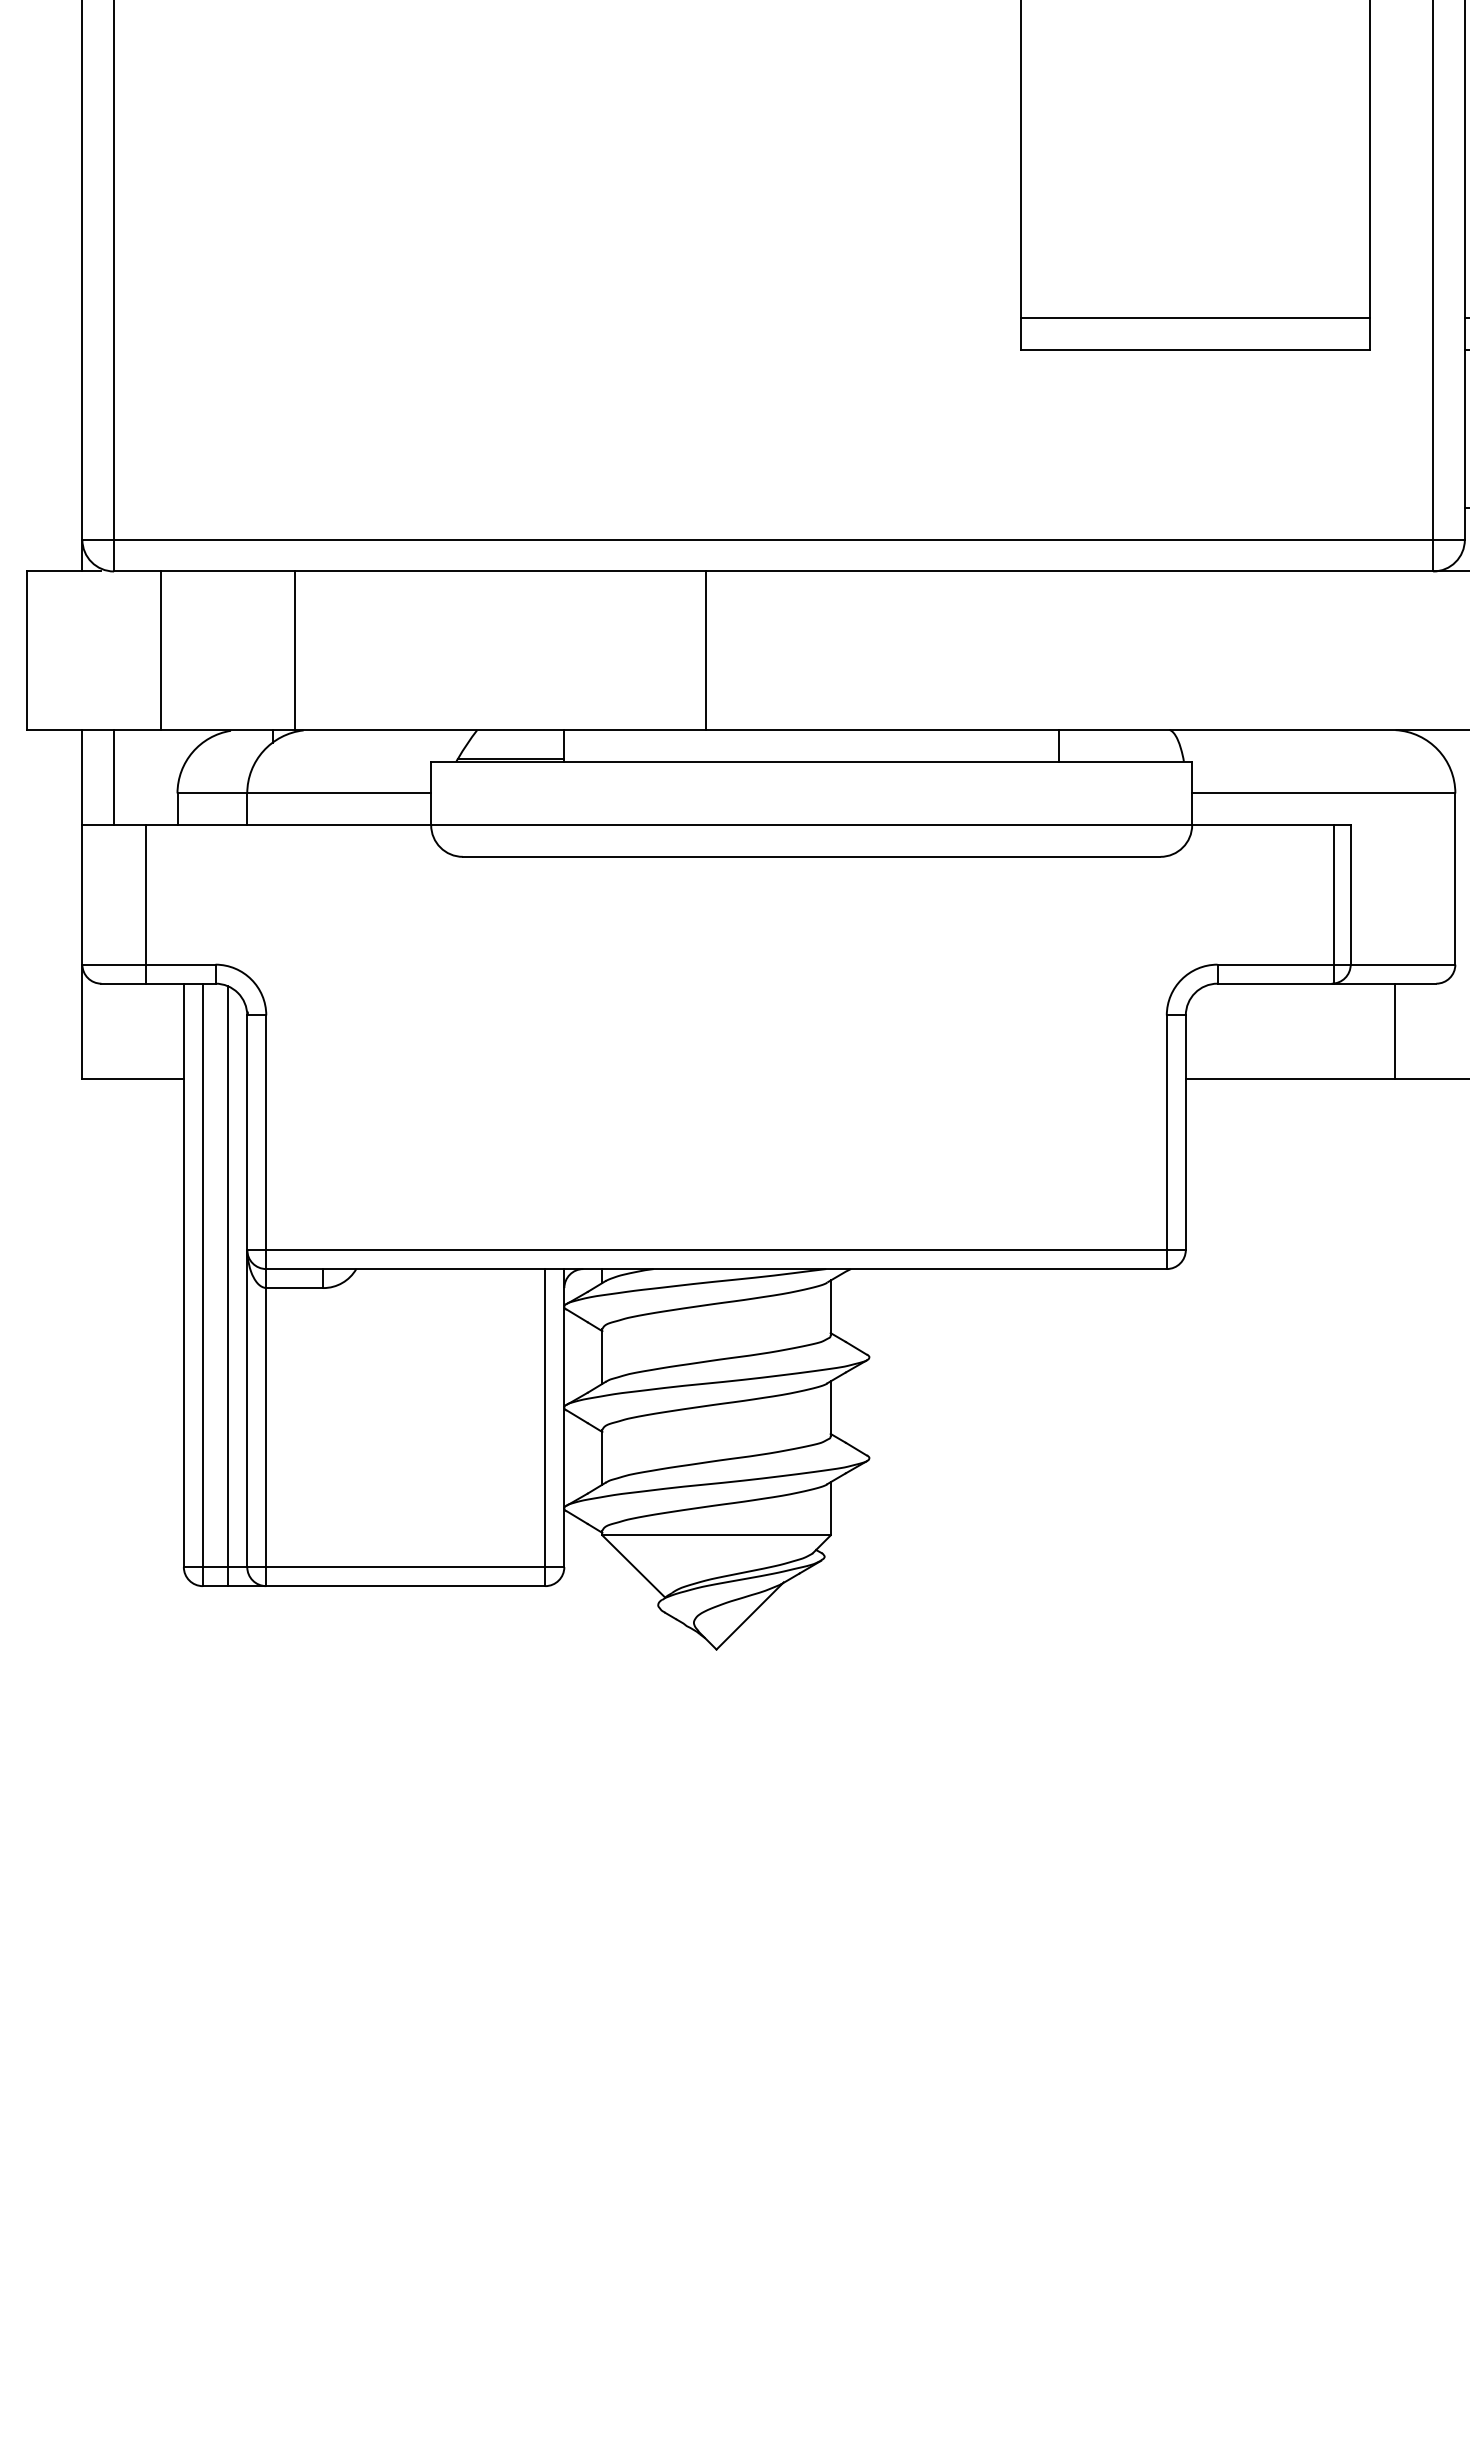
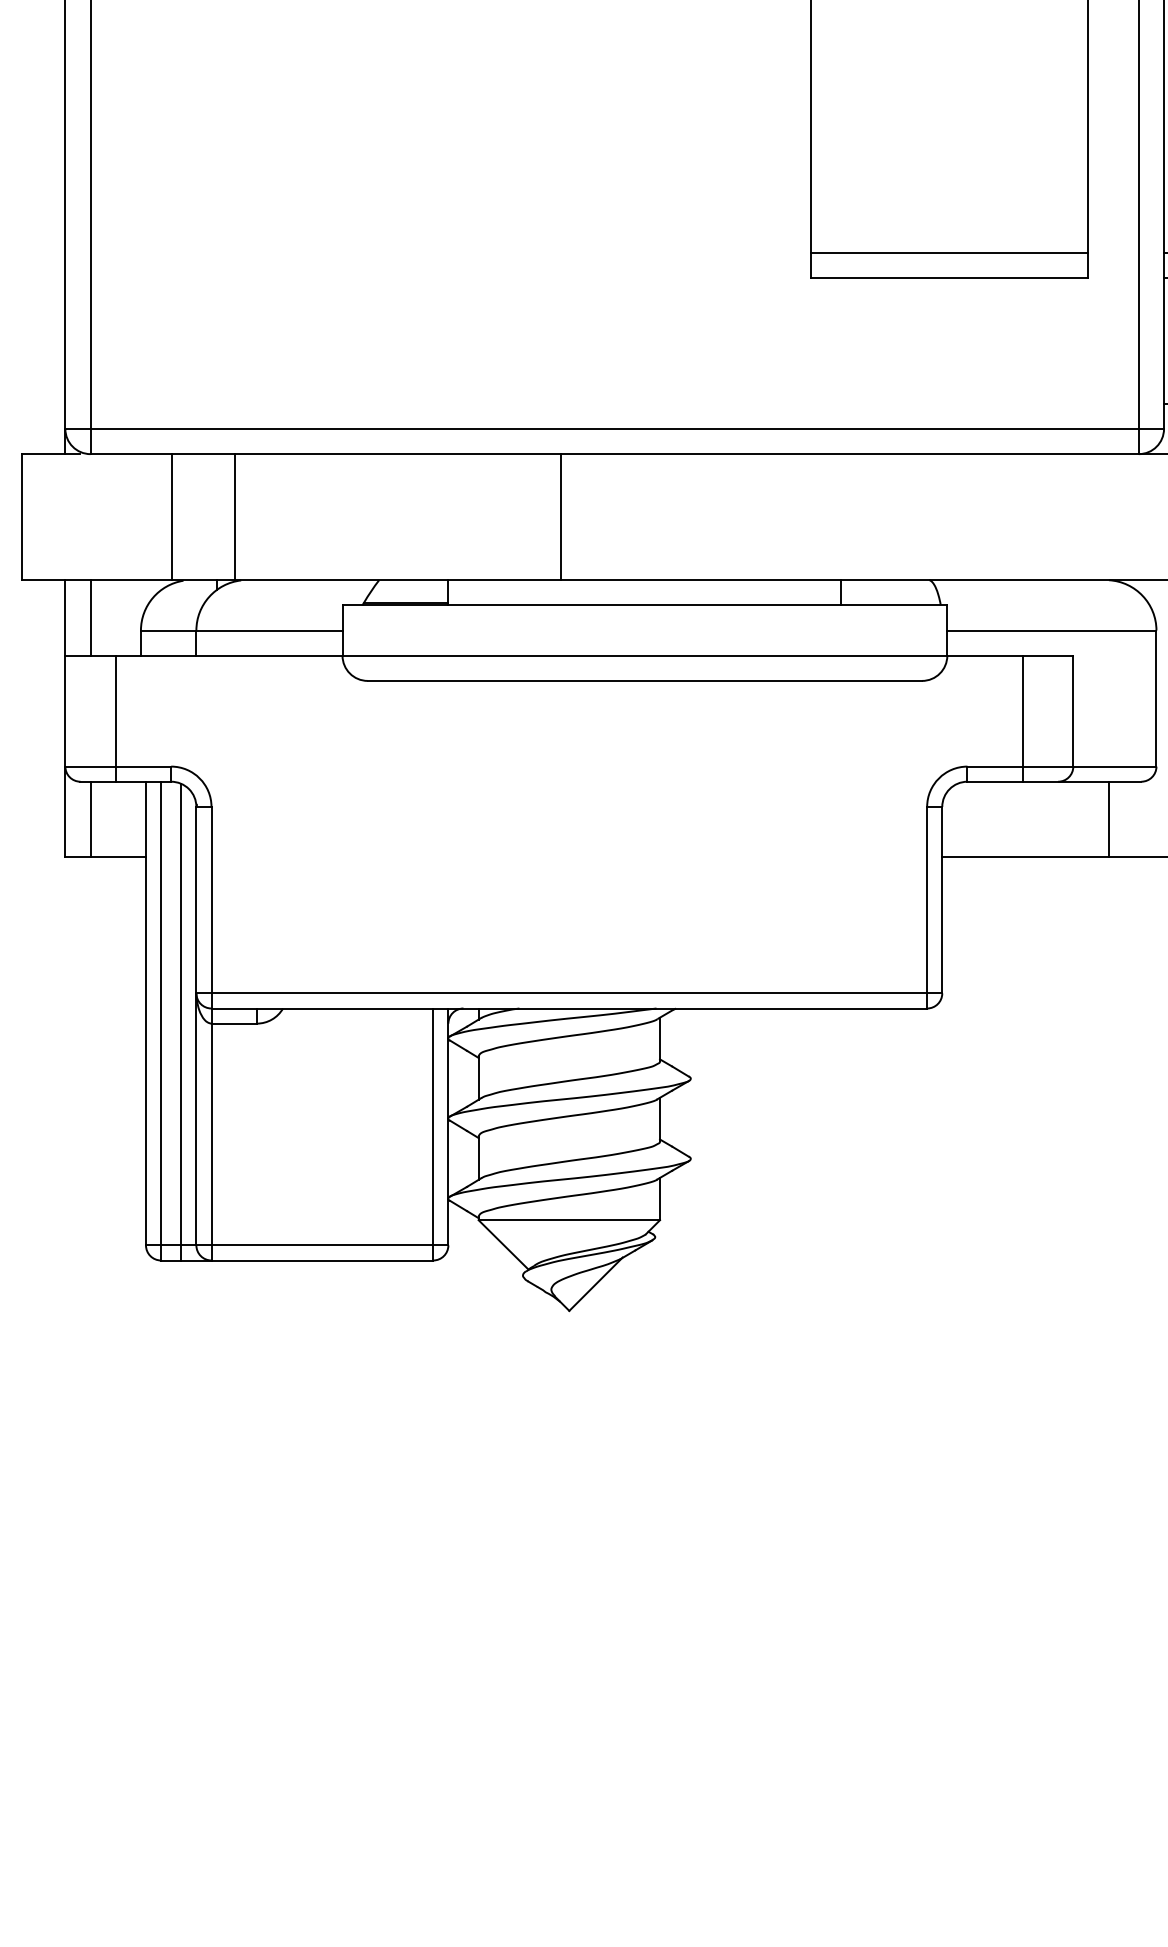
line: (161, 650) -> (171, 516), moved
line: (1334, 904) -> (1023, 718), moved
line: (114, 1030) -> (90, 818), added

